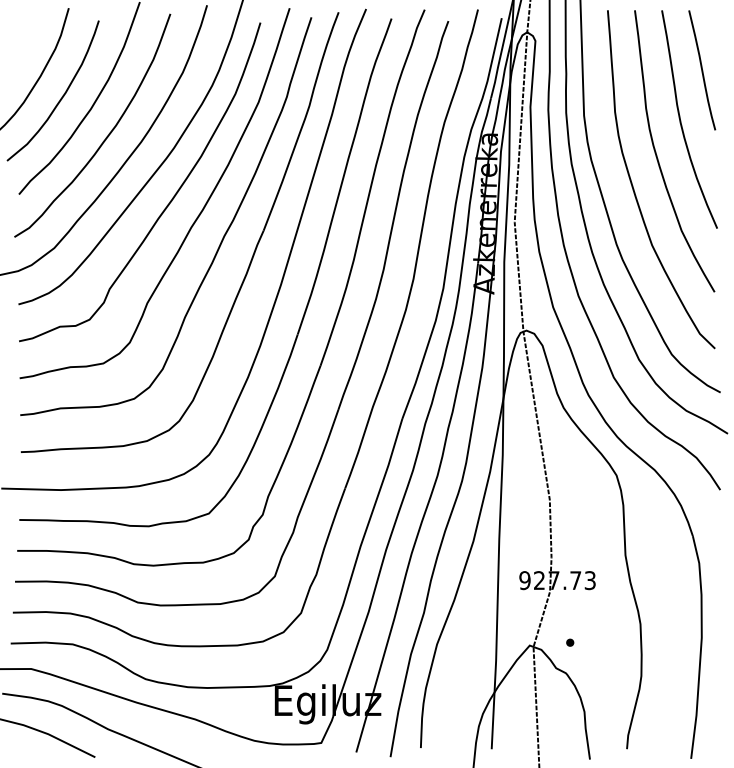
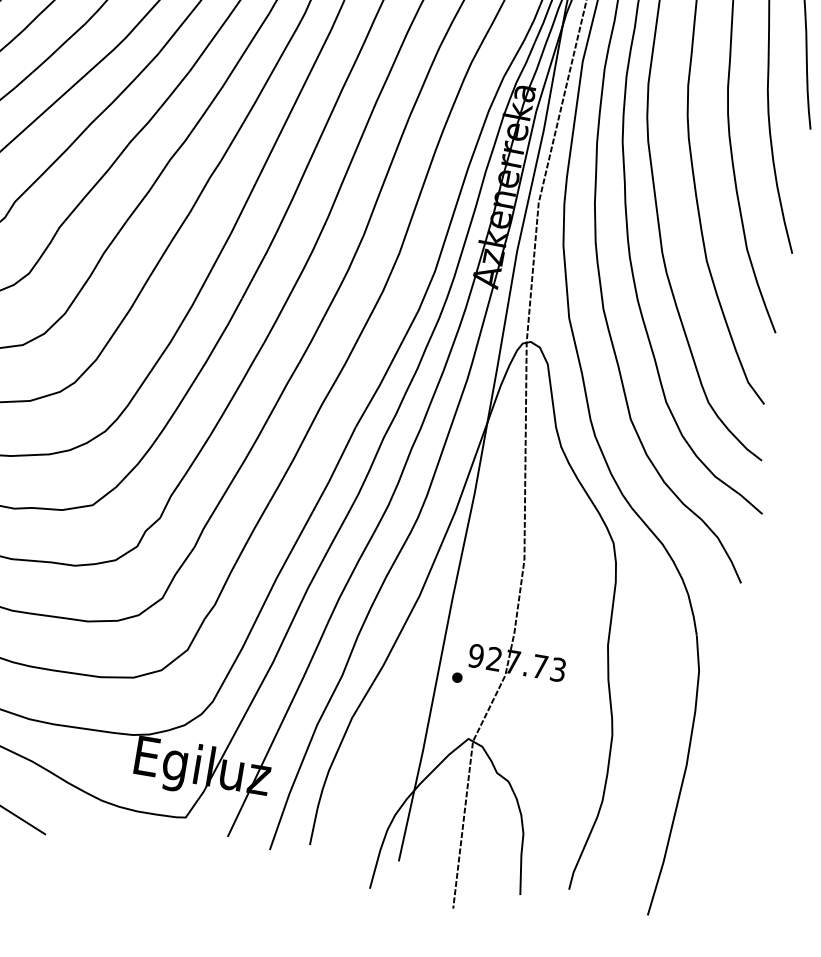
part: (570, 642) -> (457, 677), moved

